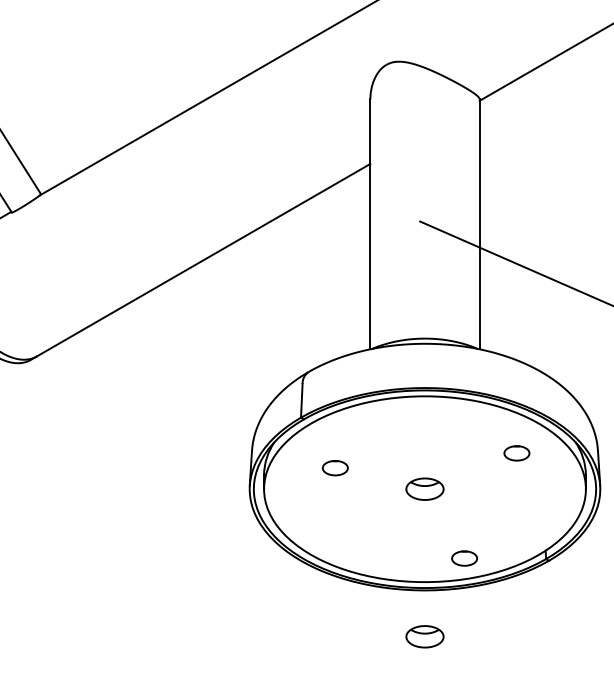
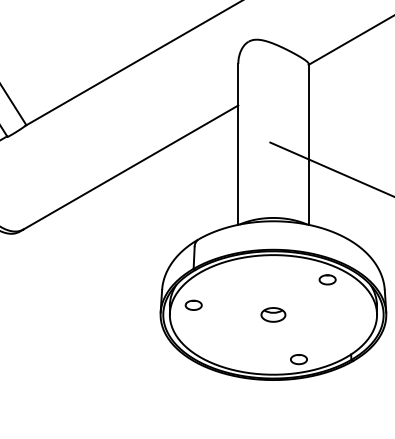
part: (516, 452) -> (327, 279), moved
part: (334, 466) -> (193, 304), moved
part: (425, 636) -> (273, 409), removed

